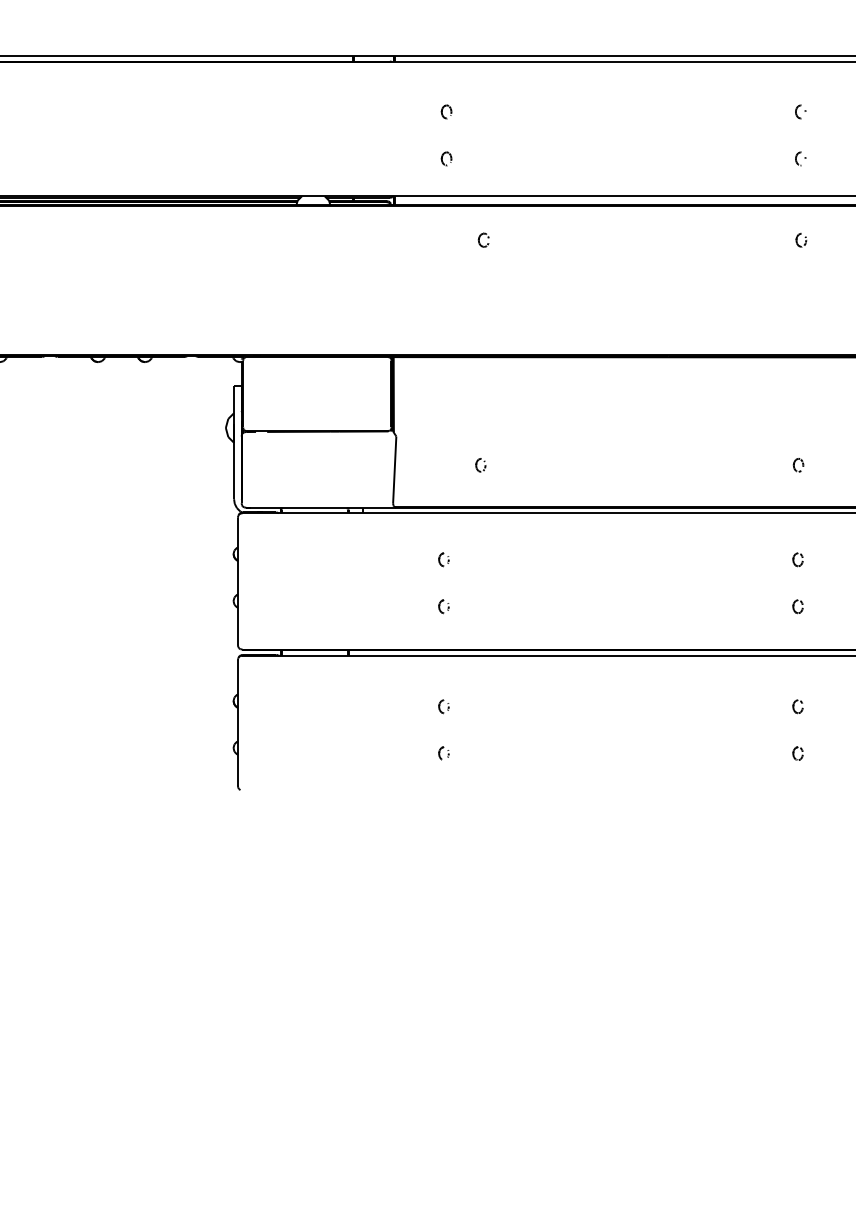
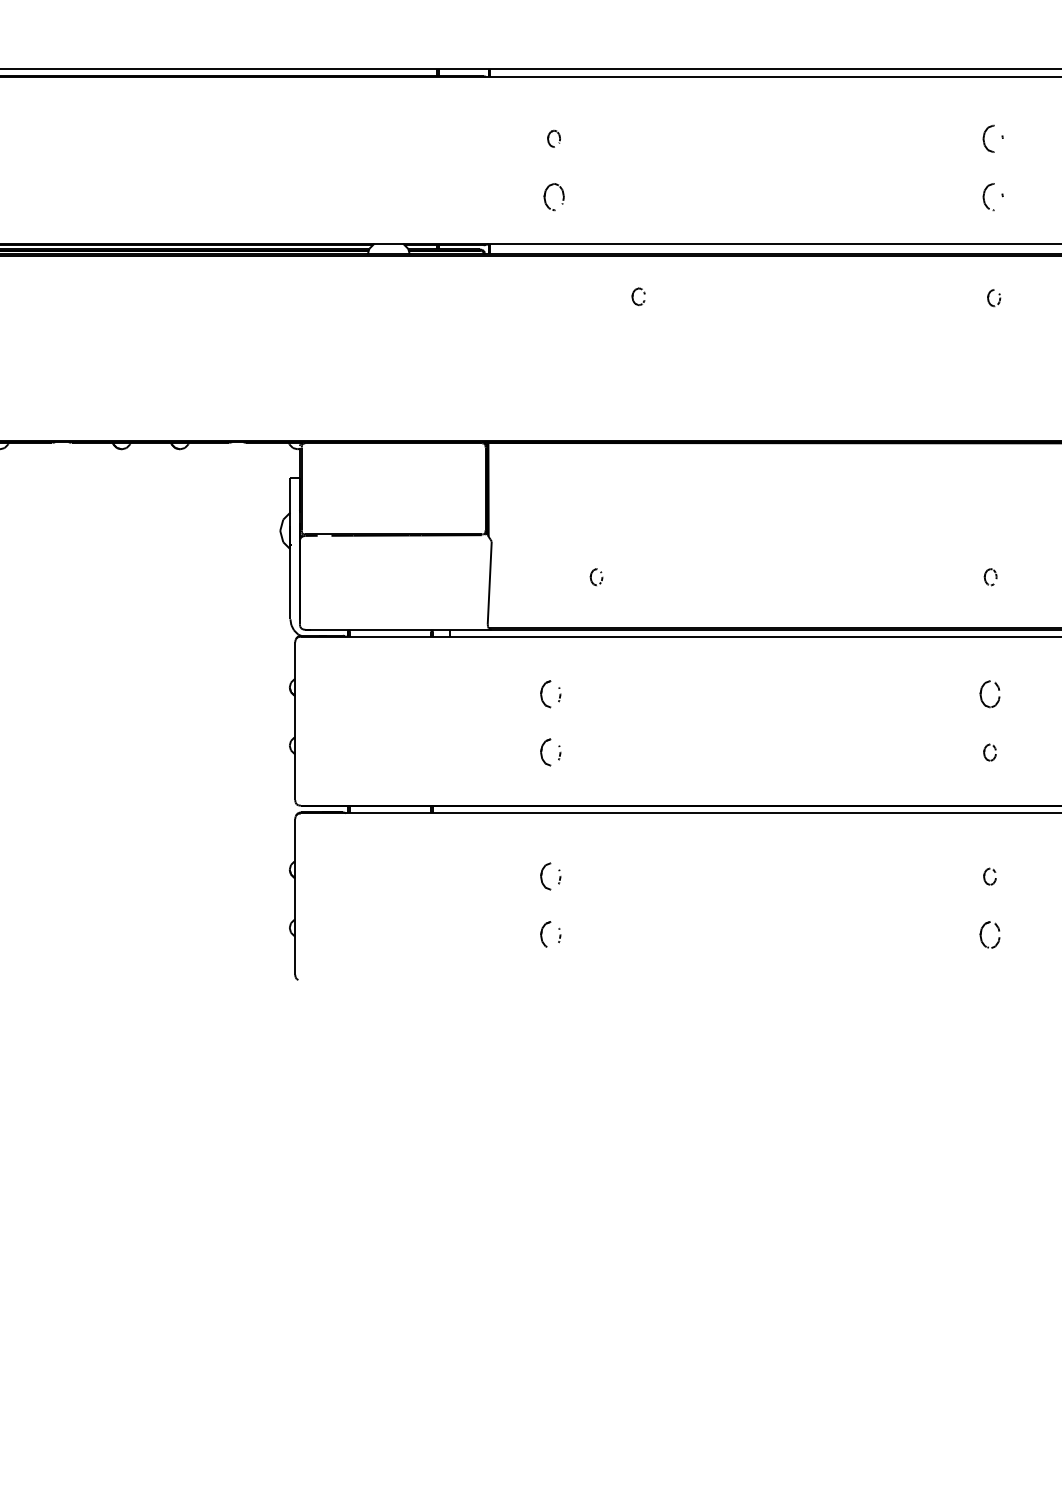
part: (800, 111) -> (993, 138), size x1.6
part: (446, 158) -> (553, 196), size x1.6
part: (800, 158) -> (993, 196), size x1.6
part: (483, 239) -> (638, 295), moved
part: (443, 559) -> (550, 694), size x1.6
part: (797, 559) -> (989, 694), size x1.6
part: (443, 606) -> (550, 752), size x1.6
part: (443, 706) -> (550, 876), size x1.6
part: (443, 753) -> (550, 934), size x1.6
part: (797, 753) -> (989, 934), size x1.6

